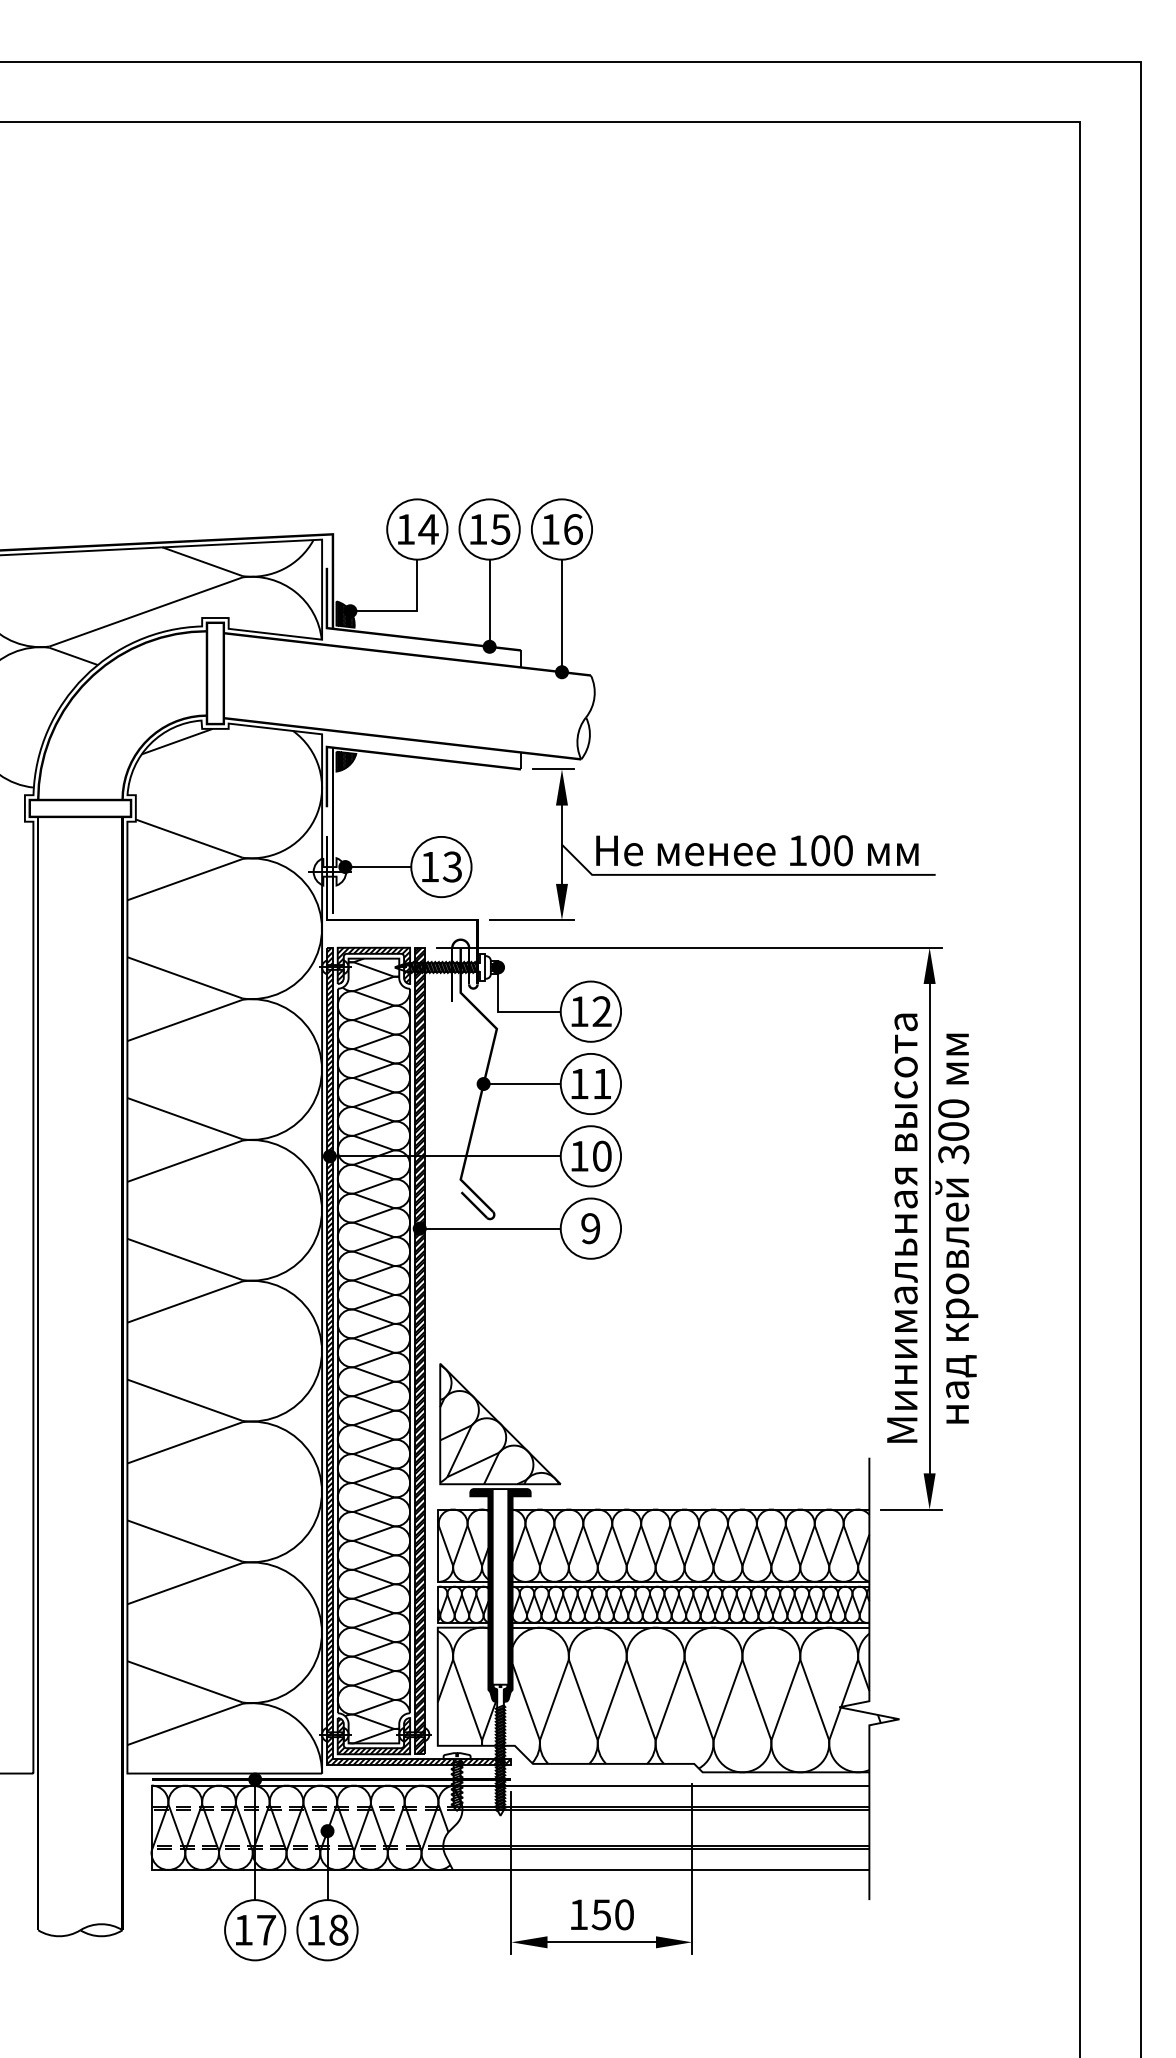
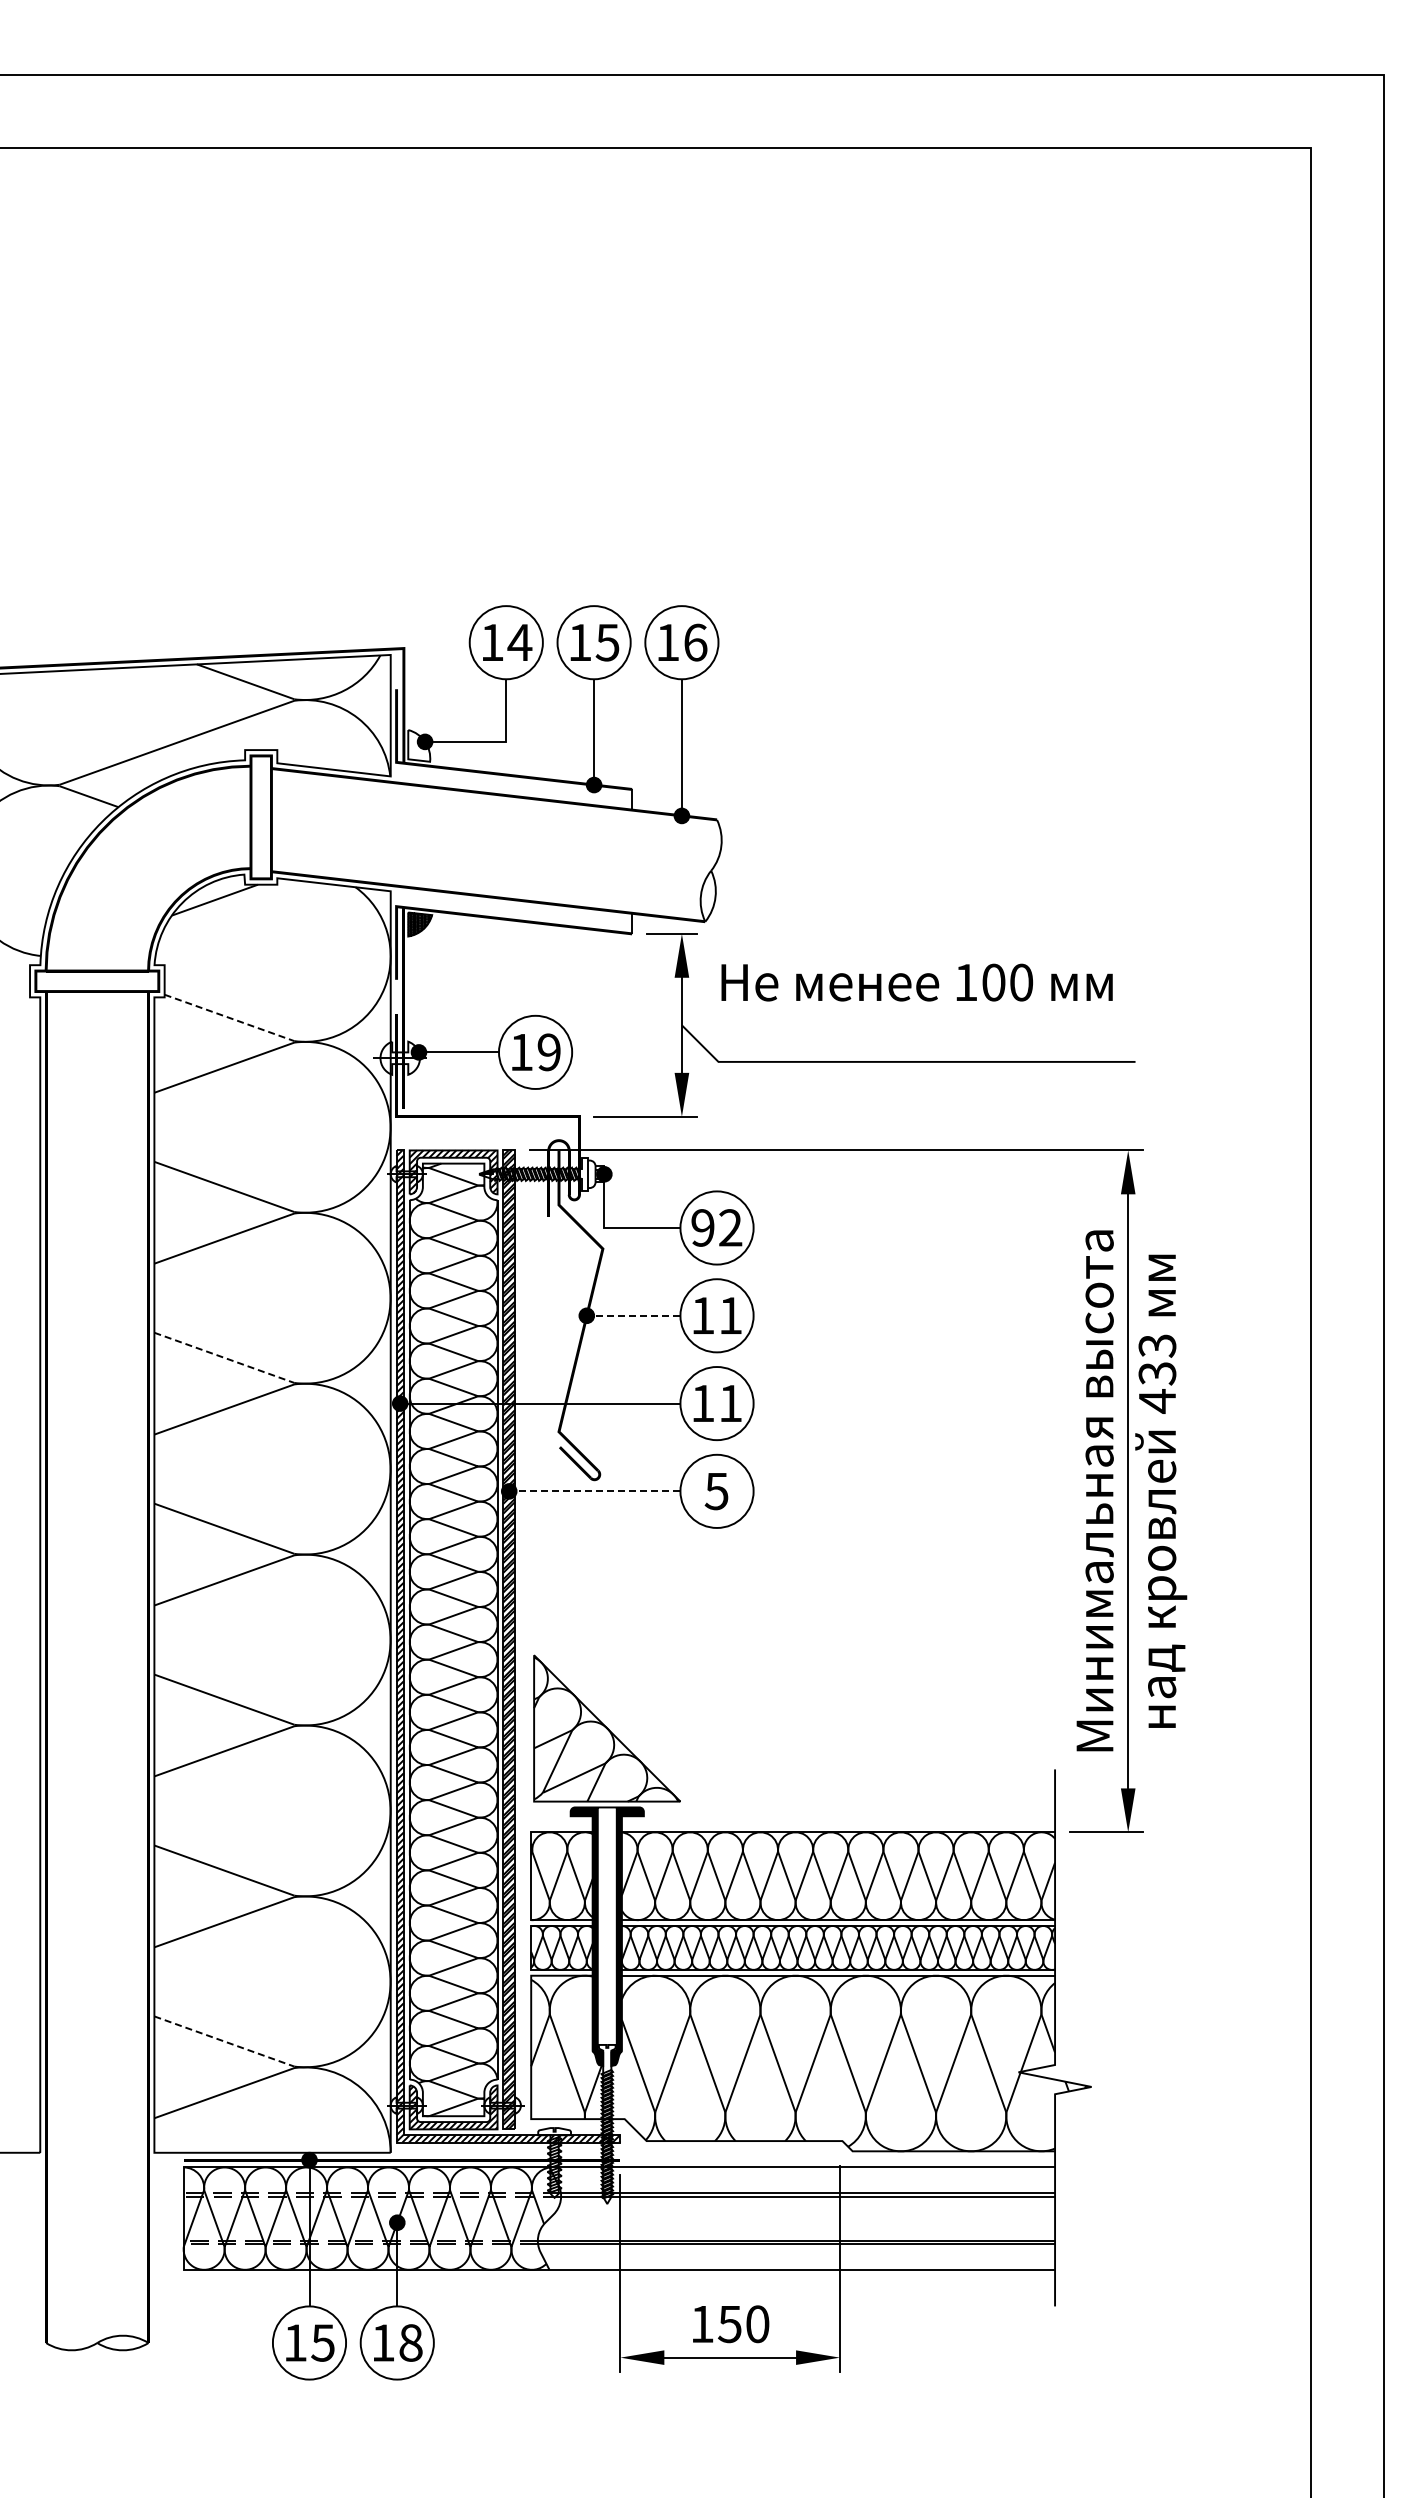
hatch: (345, 614) -> (419, 745), removed
line: (189, 838) -> (229, 1017), solid -> dashed
text: (756, 850) -> (916, 982), moved
text: (452, 867) -> (548, 1052), 13 -> 19
text: (578, 1011) -> (702, 1227), 12 -> 92
line: (522, 1083) -> (633, 1315), solid -> dashed
line: (185, 1119) -> (224, 1358), solid -> dashed
text: (953, 1131) -> (1157, 1373), 300 -> 433
text: (602, 1156) -> (730, 1403), 10 -> 11
line: (489, 1228) -> (594, 1491), solid -> dashed
text: (590, 1228) -> (716, 1491), 9 -> 5
line: (185, 1681) -> (224, 2041), solid -> dashed
text: (265, 1929) -> (322, 2342), 17 -> 15

